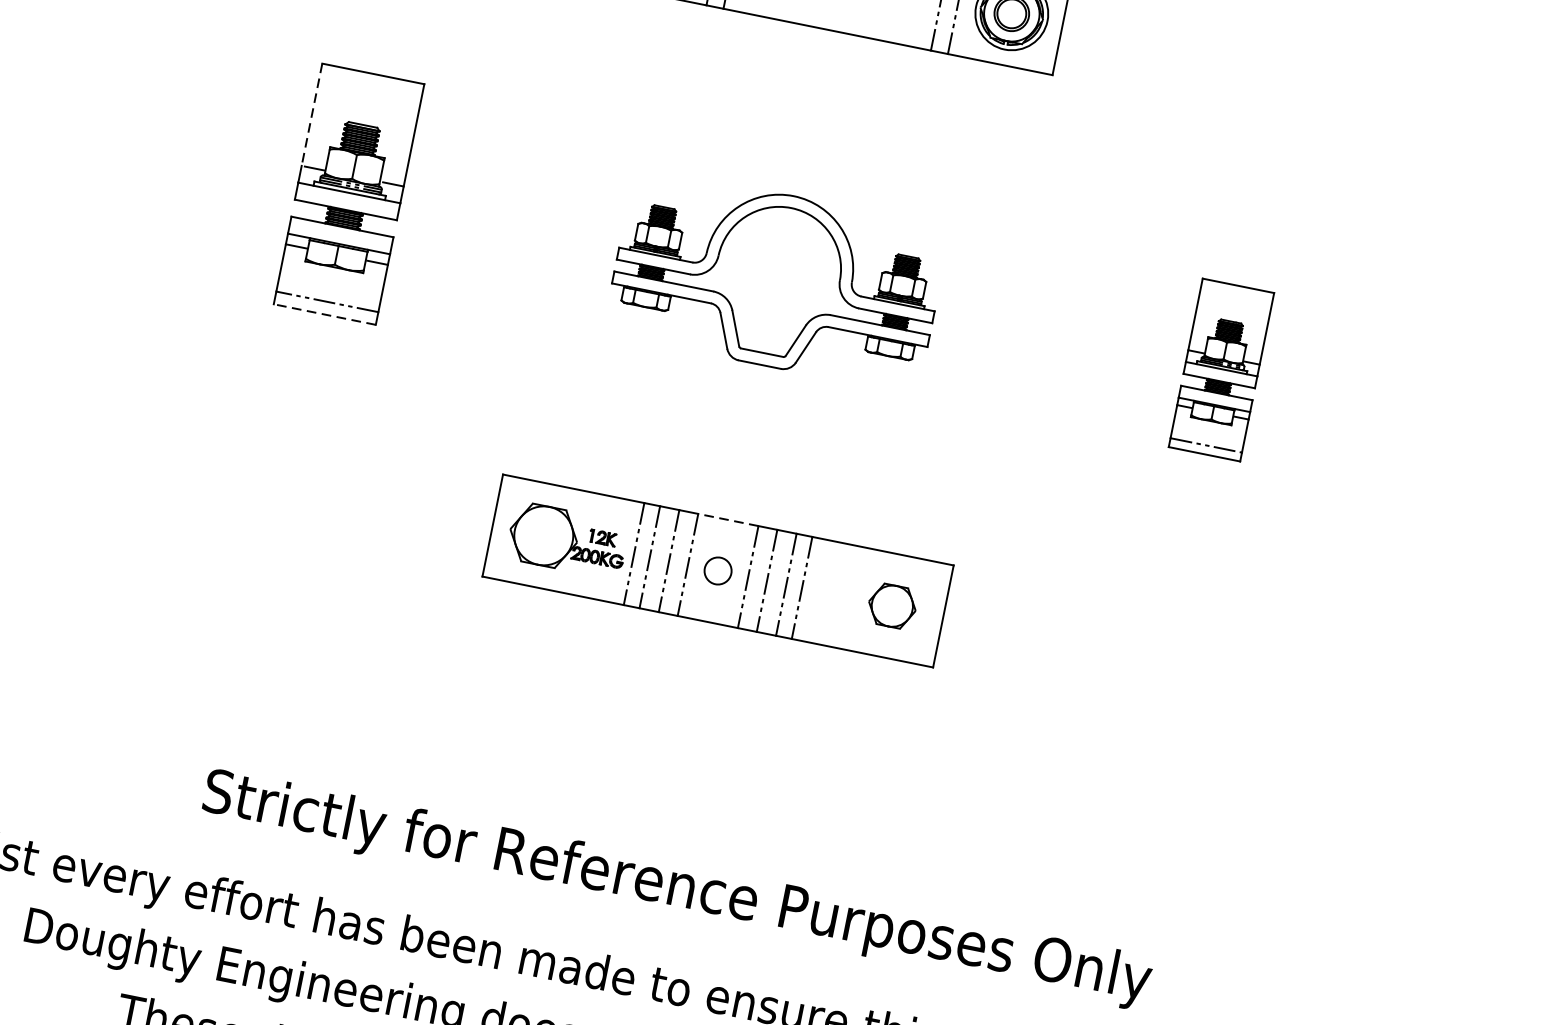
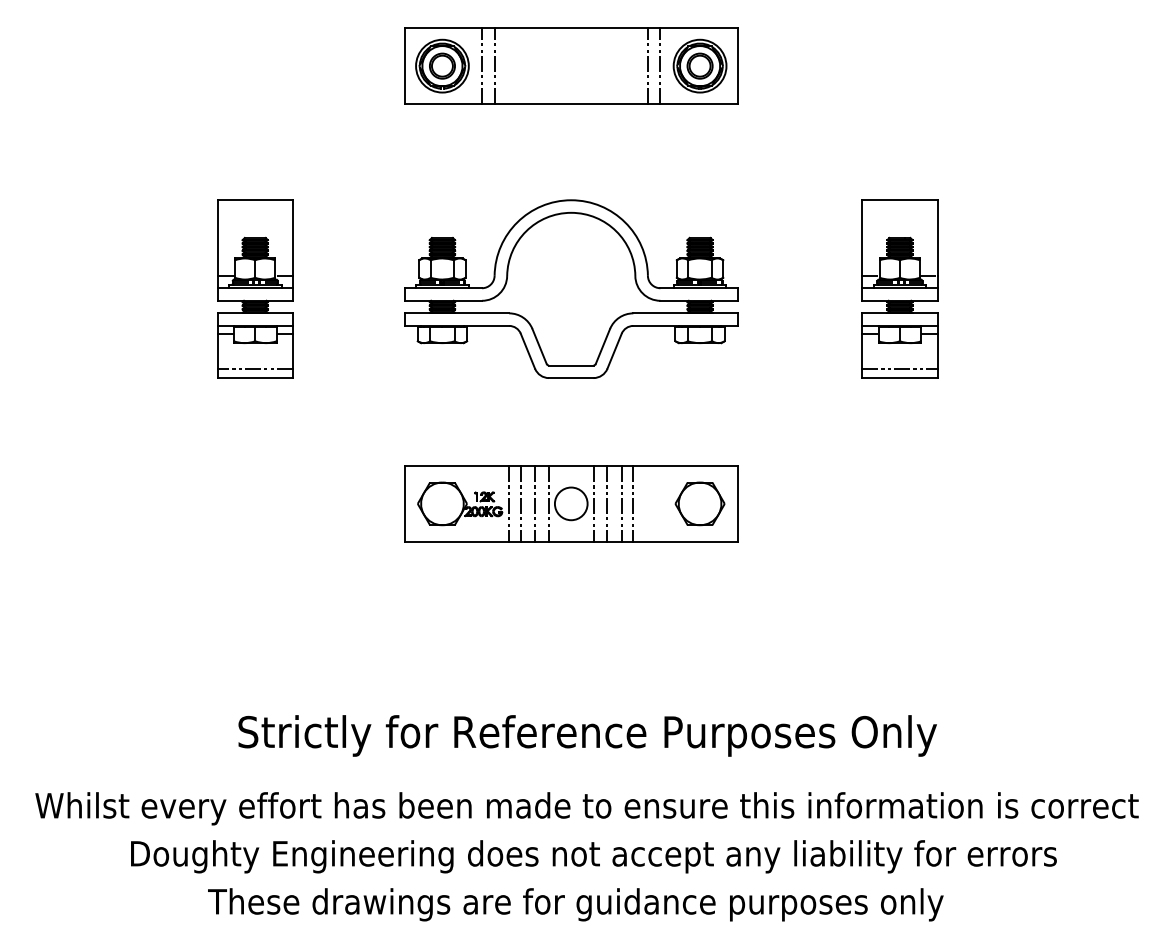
line: (311, 115) -> (217, 238), dashed -> solid
part: (777, 279) -> (571, 288), size x1.43
line: (325, 315) -> (255, 378), dashed -> solid
part: (1221, 369) -> (899, 288), size x1.43
line: (727, 520) -> (570, 466), dashed -> solid
circle: (717, 570) -> (570, 503), size x1.67
part: (891, 605) -> (699, 503), size x1.43

